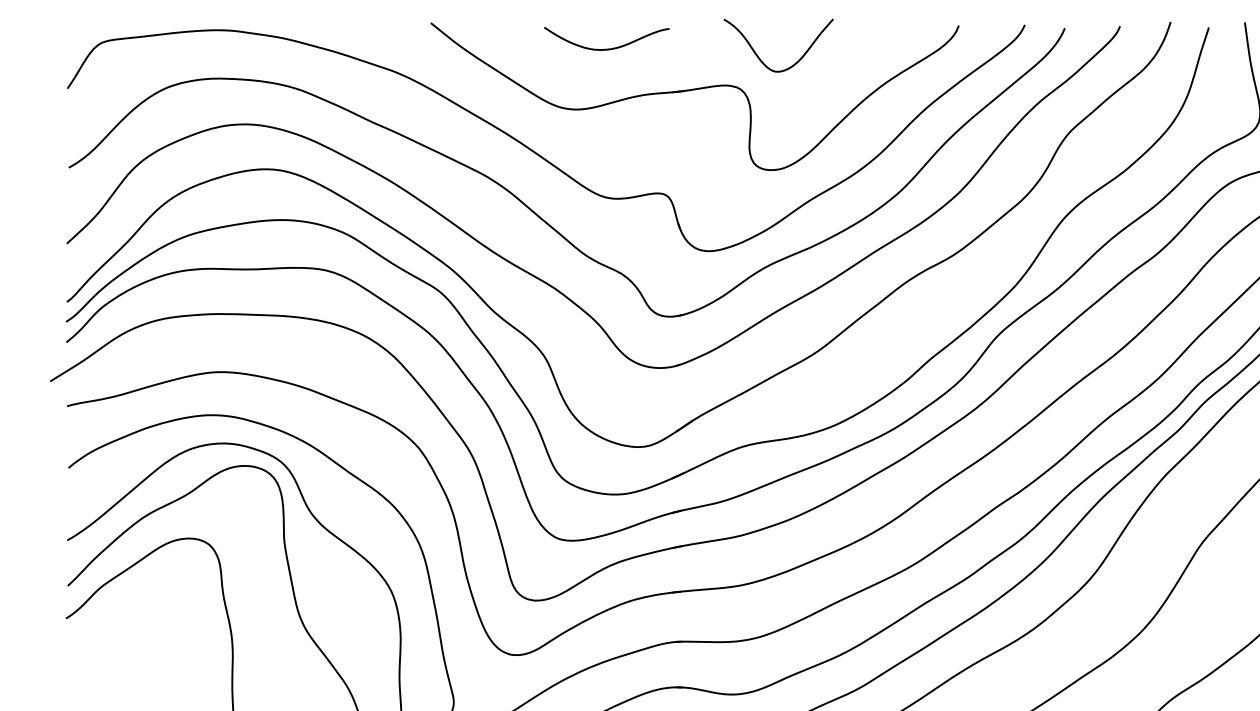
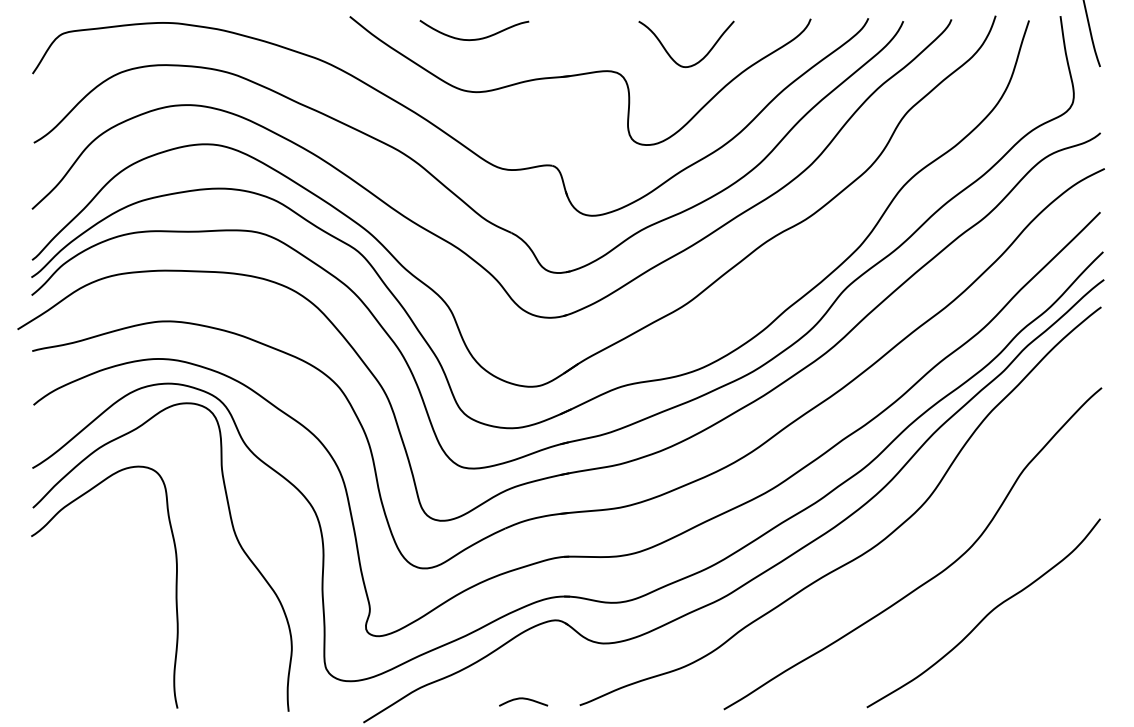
curve: (607, 48) -> (475, 38), moved
curve: (762, 60) -> (672, 57), moved

